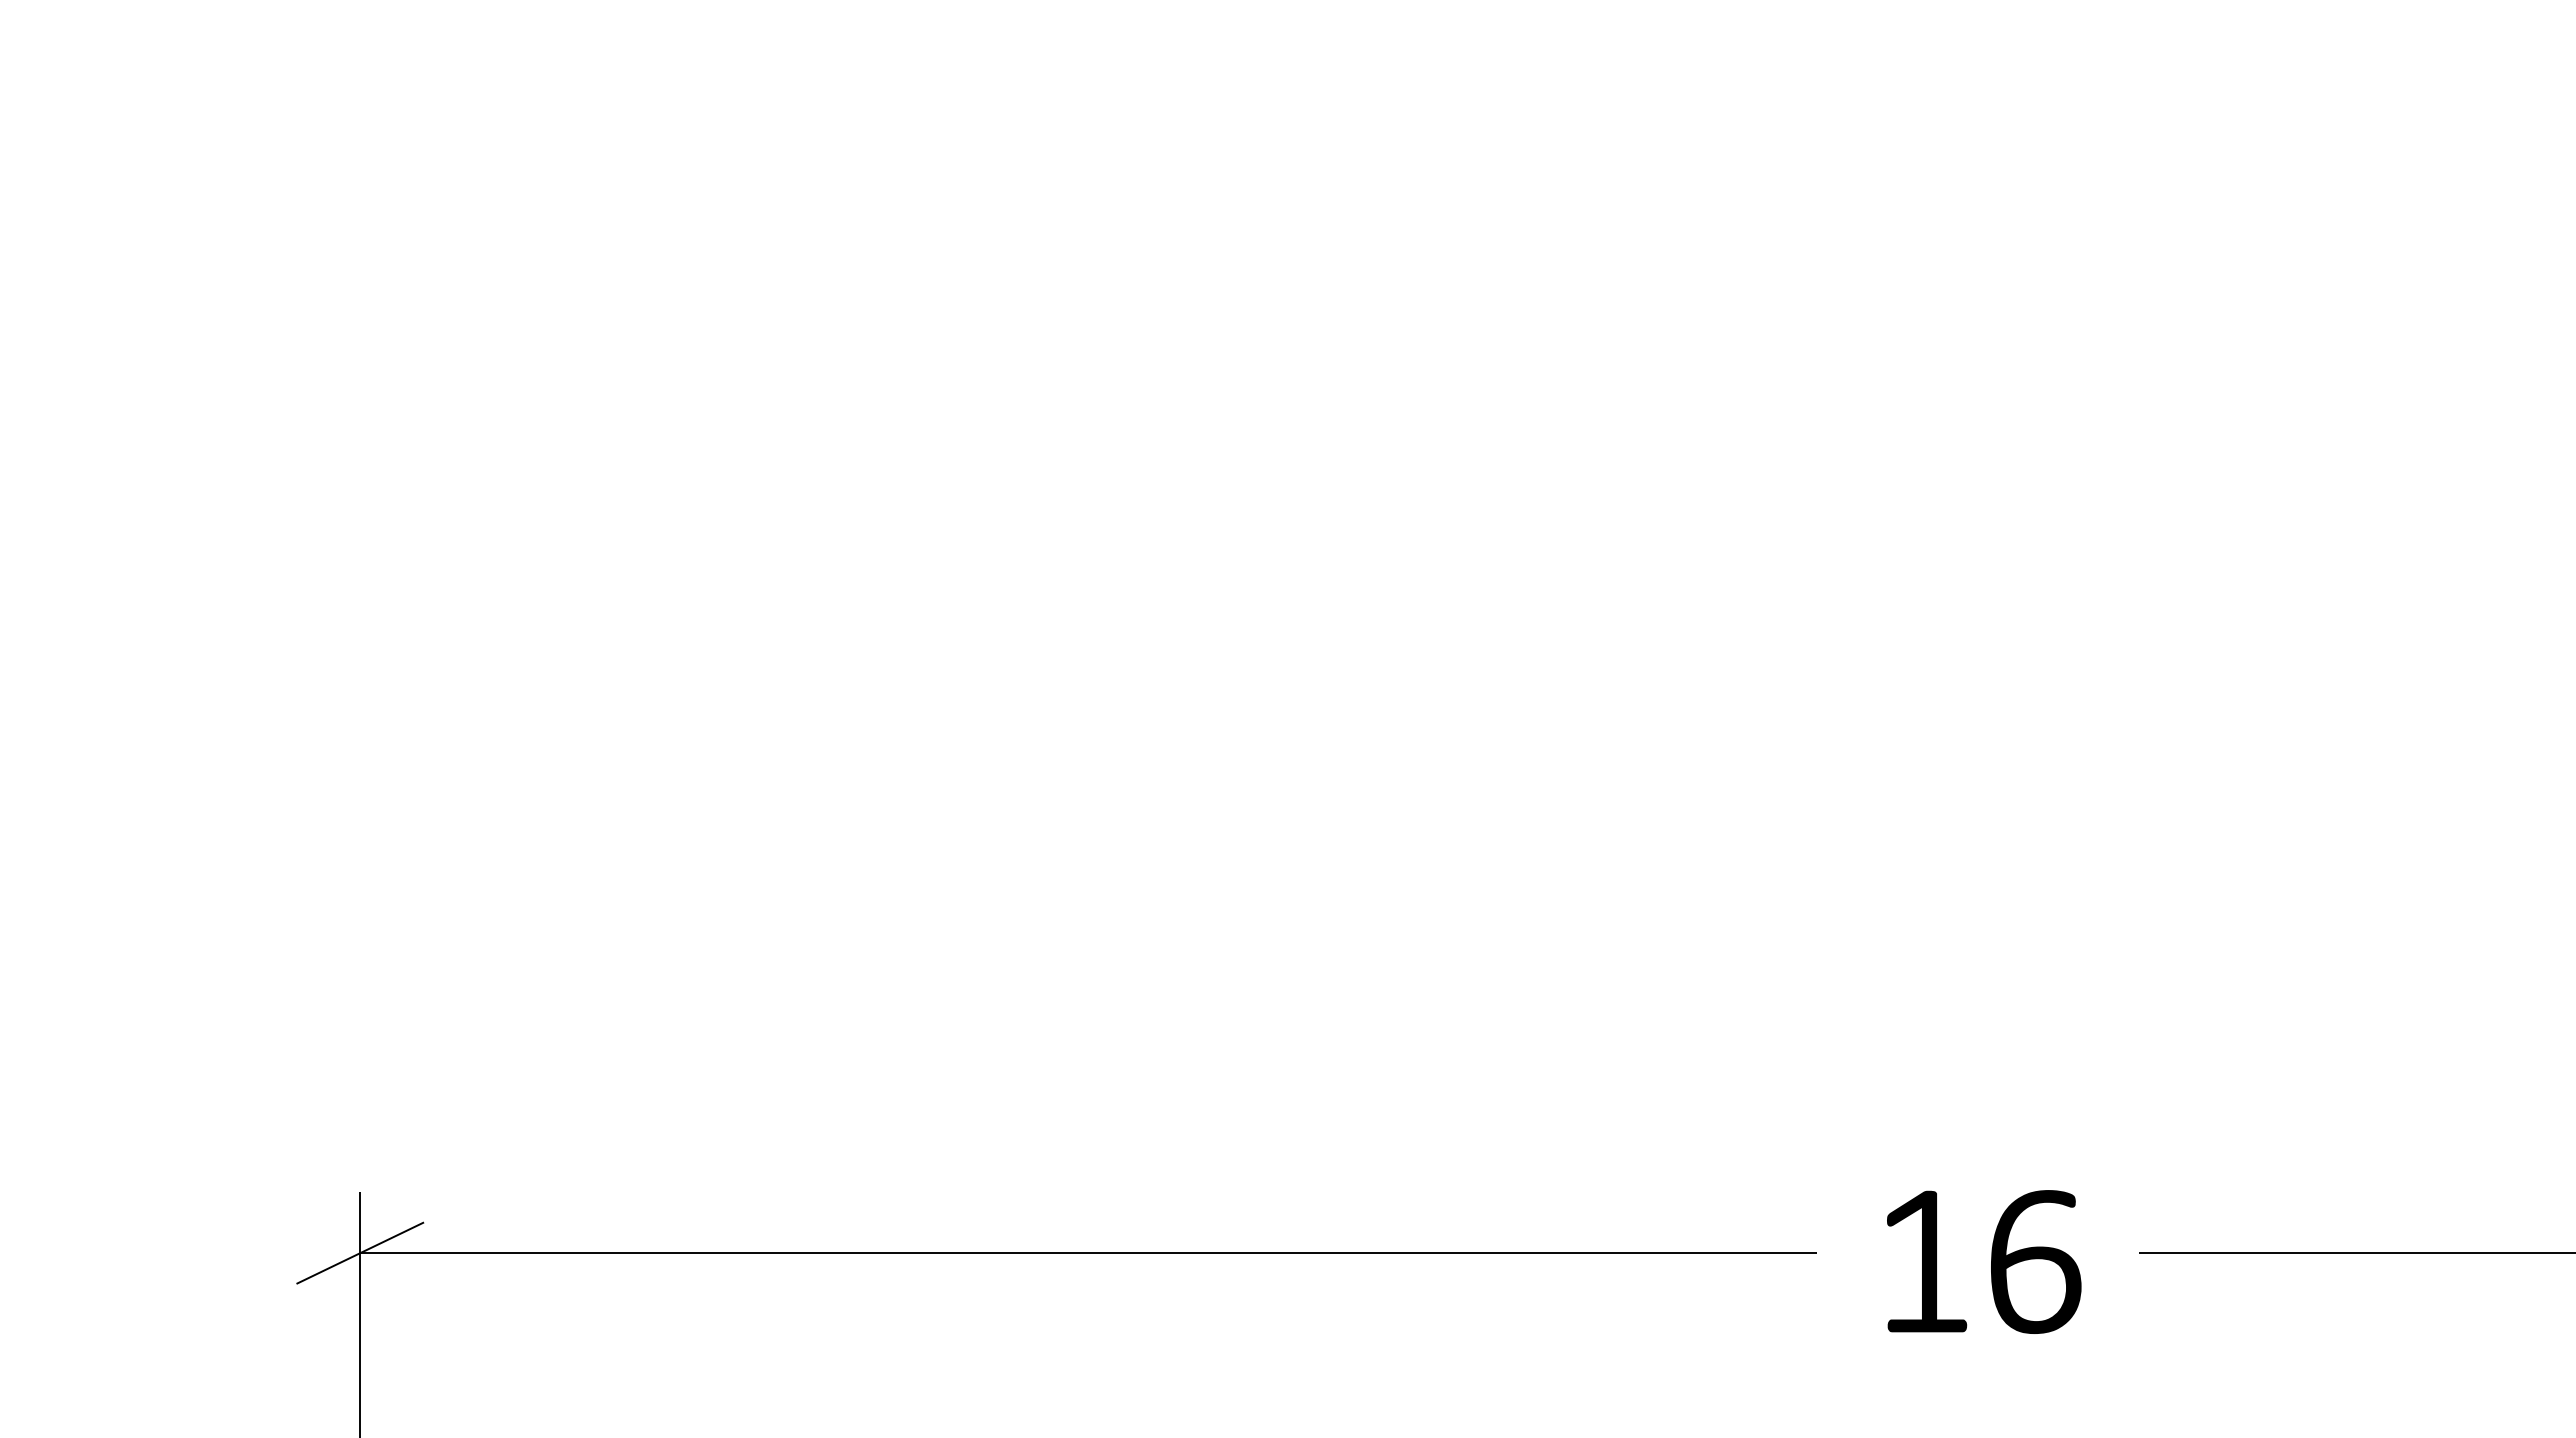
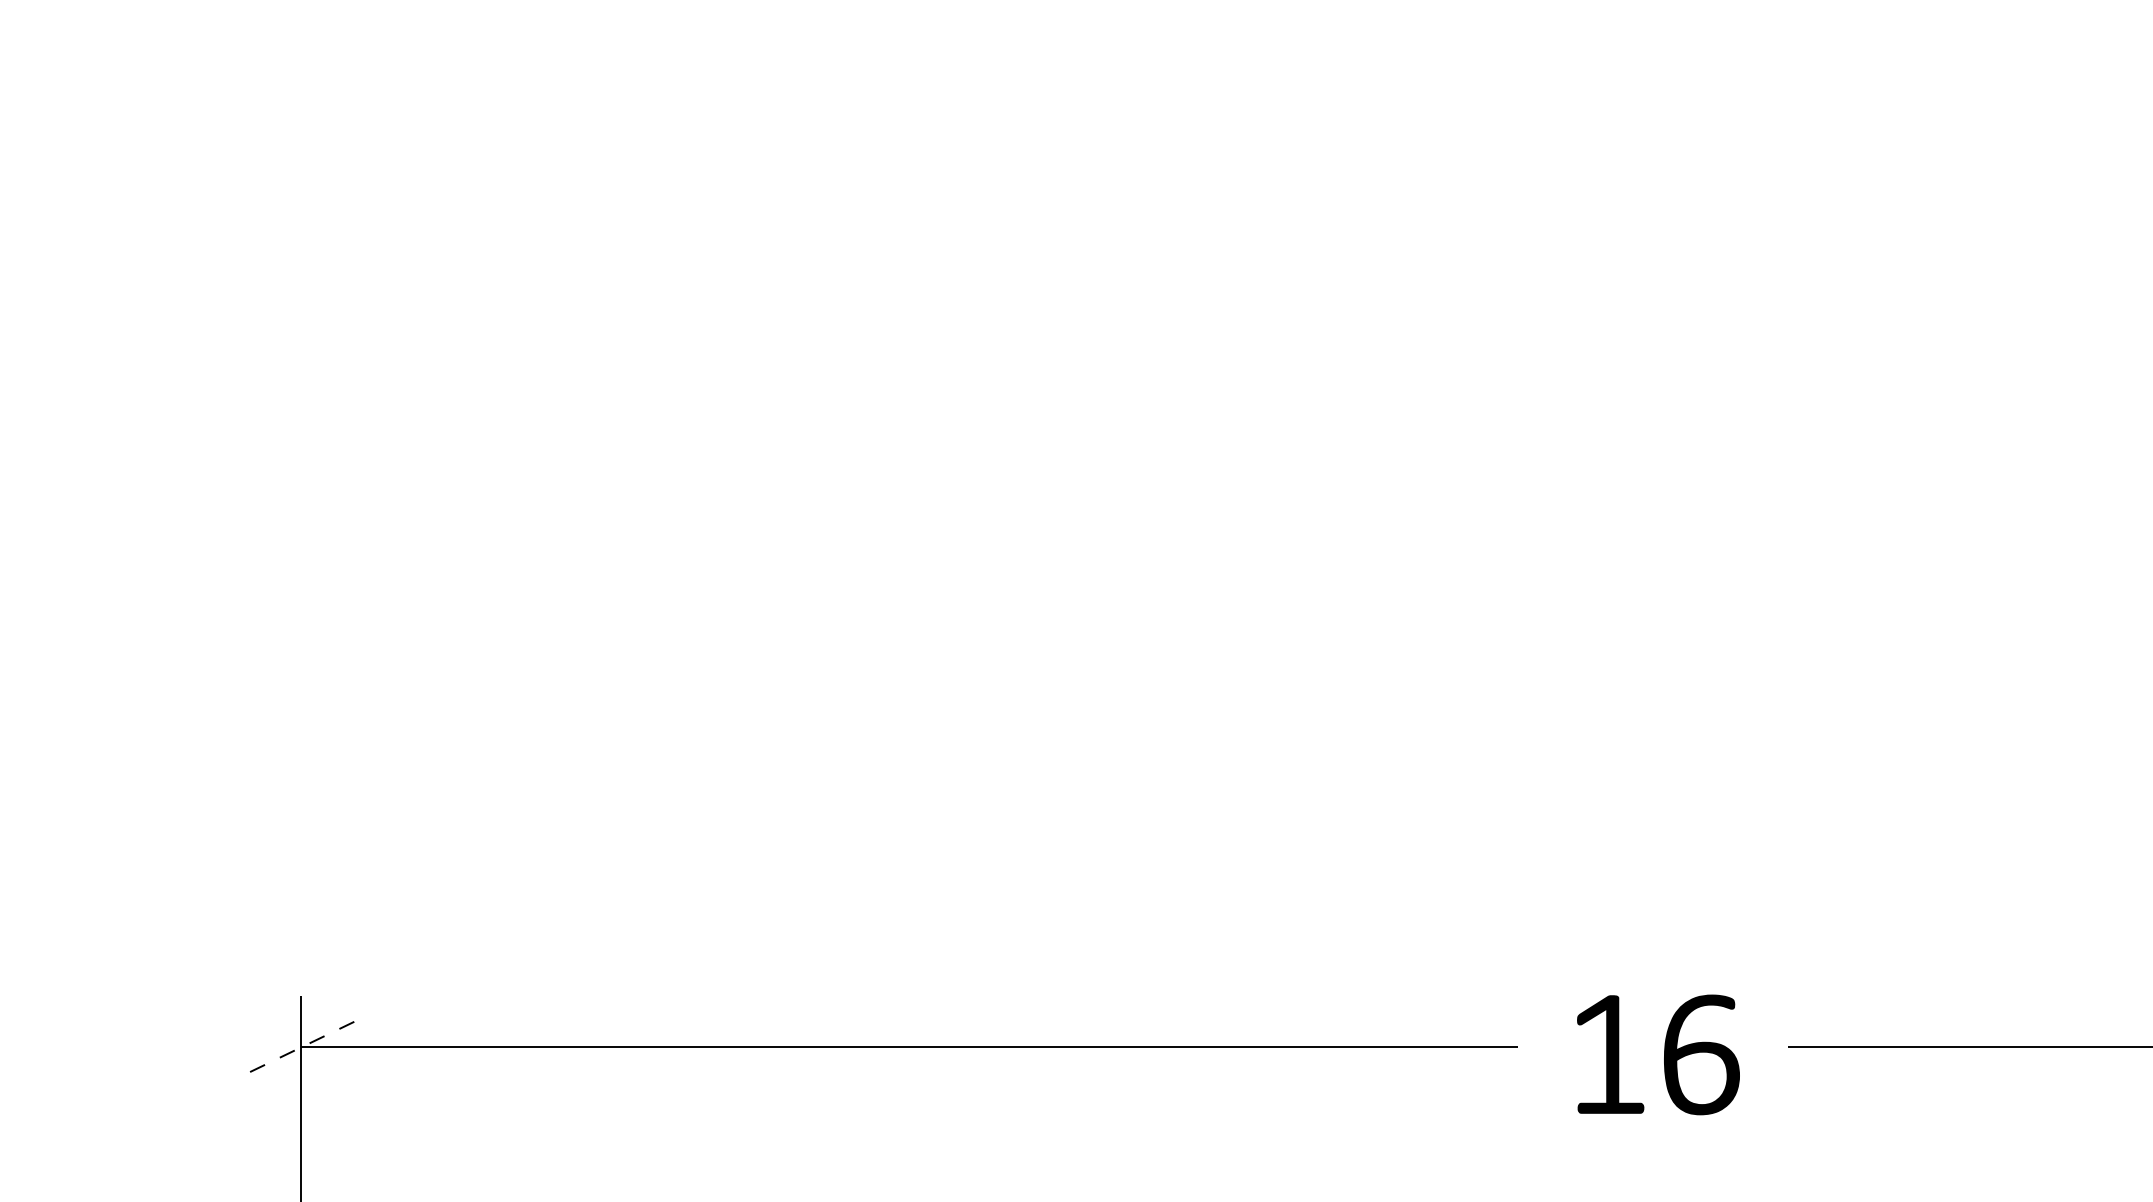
line: (360, 1253) -> (301, 1047), solid -> dashed

